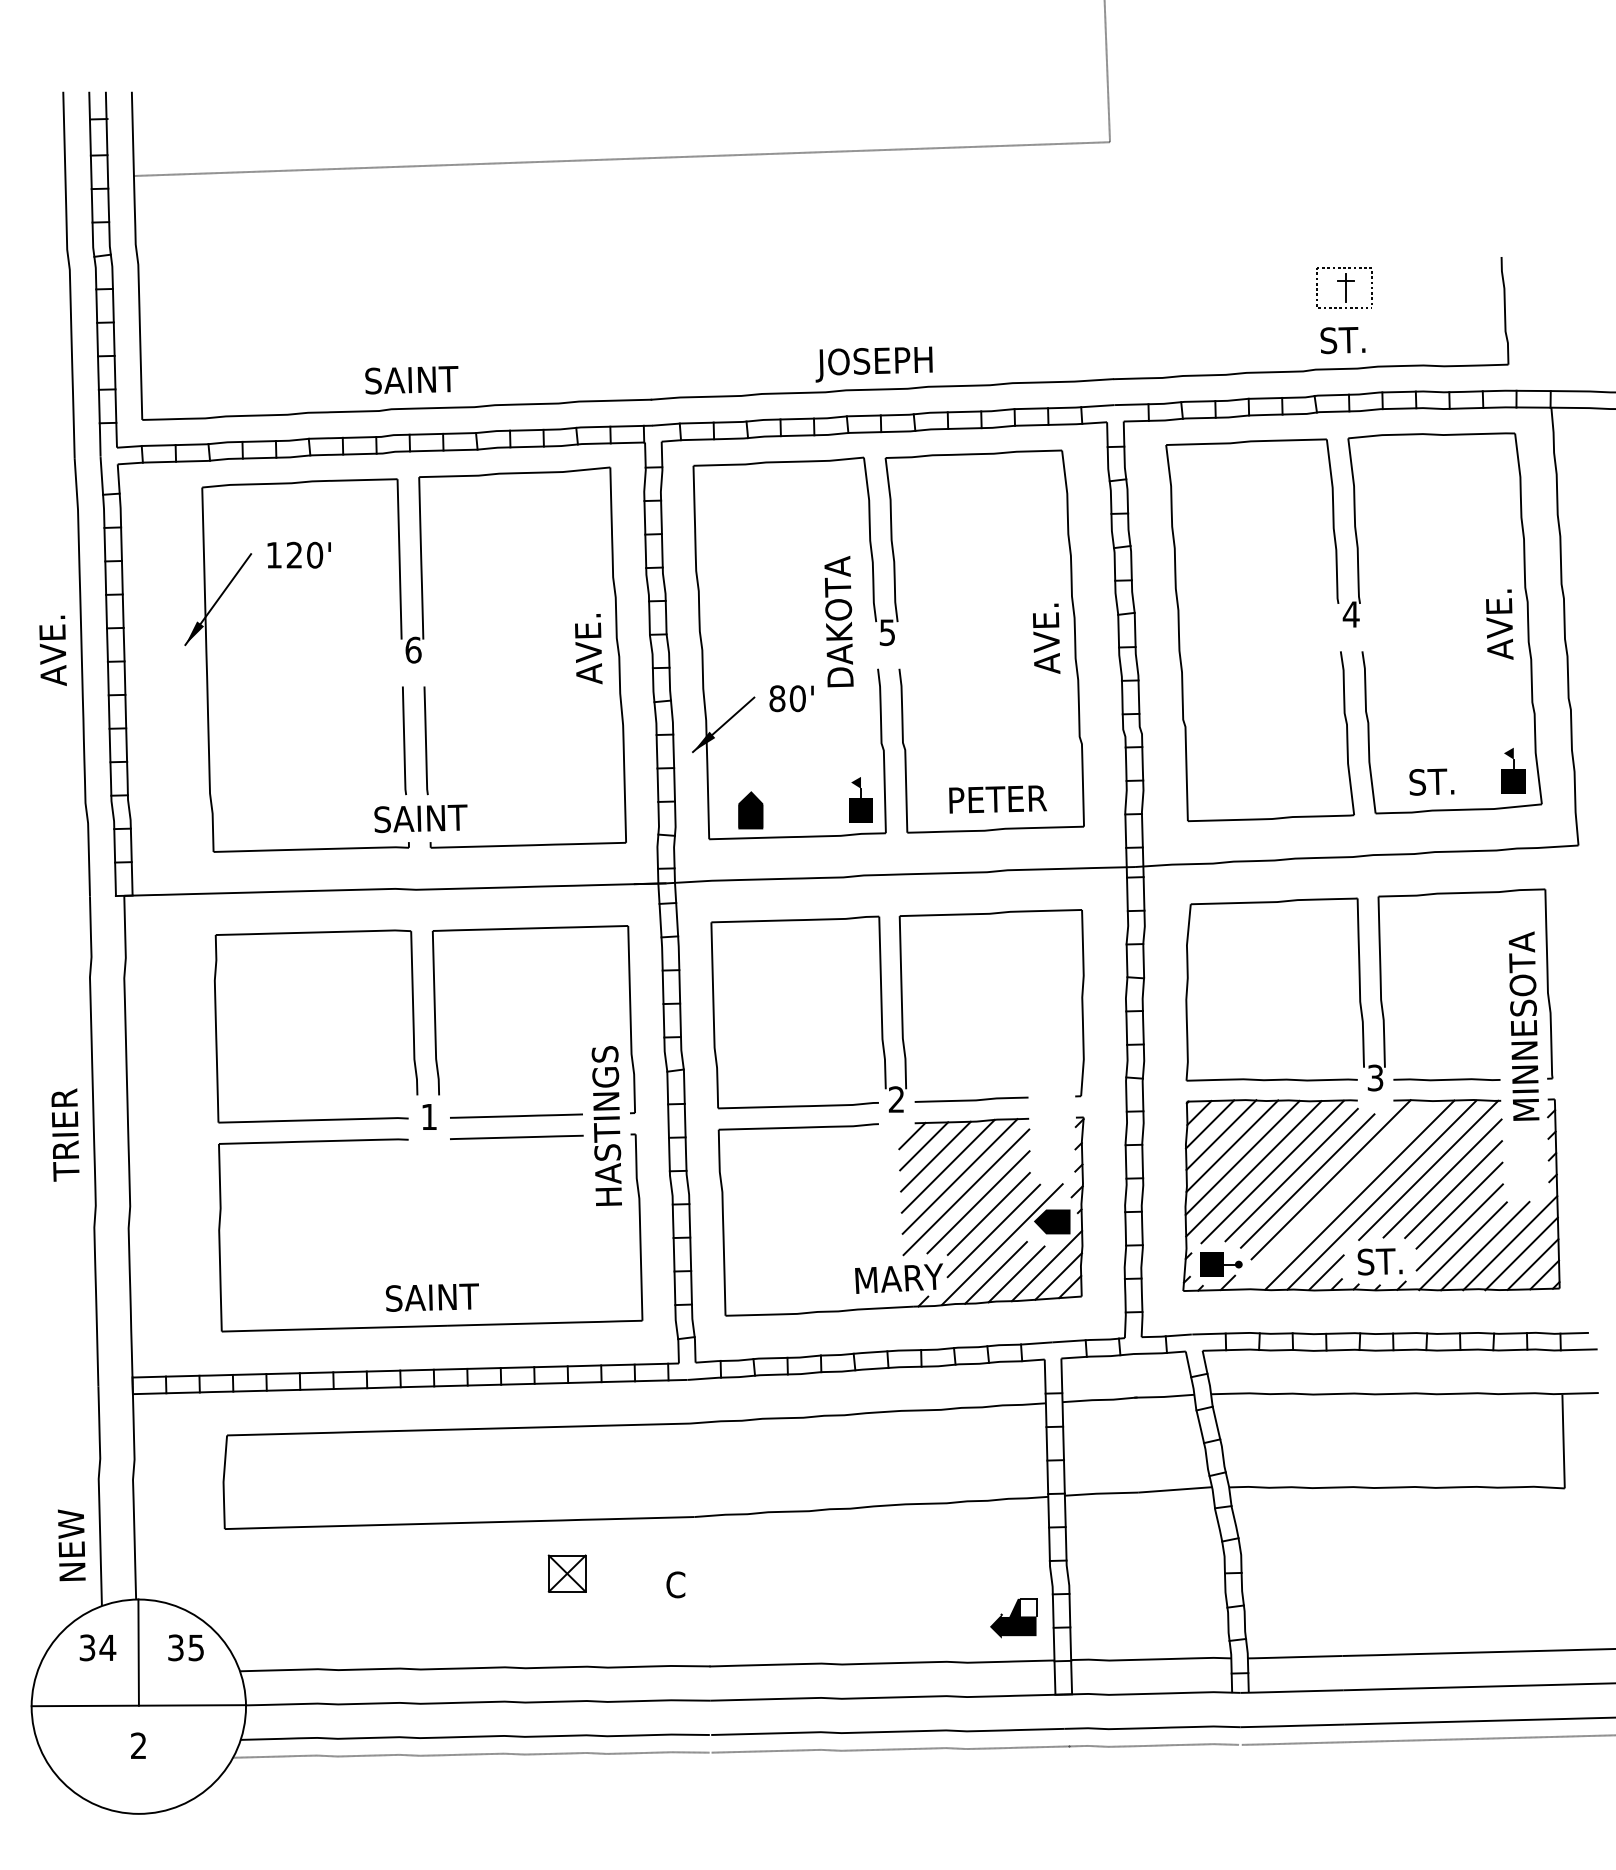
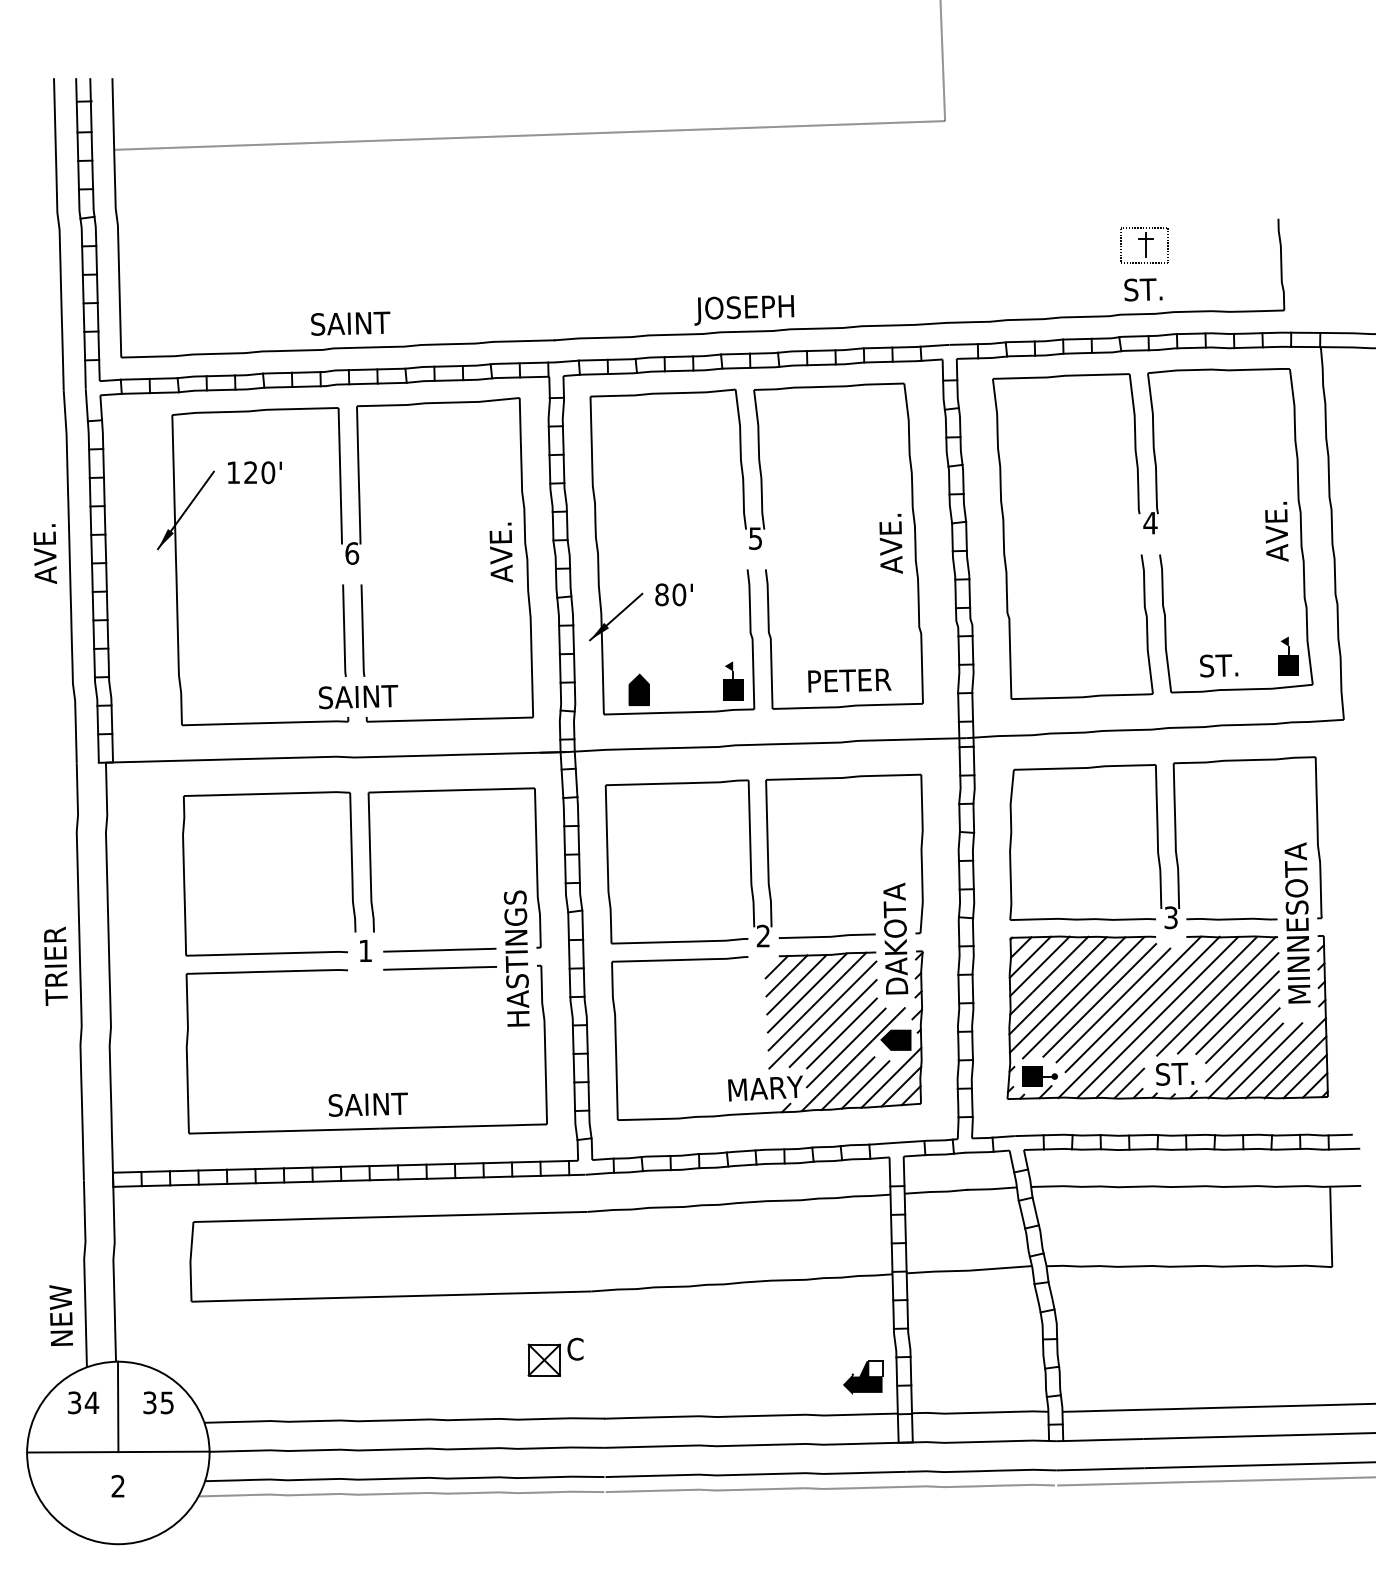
text: (838, 621) -> (895, 938), moved
text: (1523, 1025) -> (1297, 922), moved
line: (1337, 1194) -> (1138, 1016), added
part: (566, 1573) -> (543, 1359), moved

